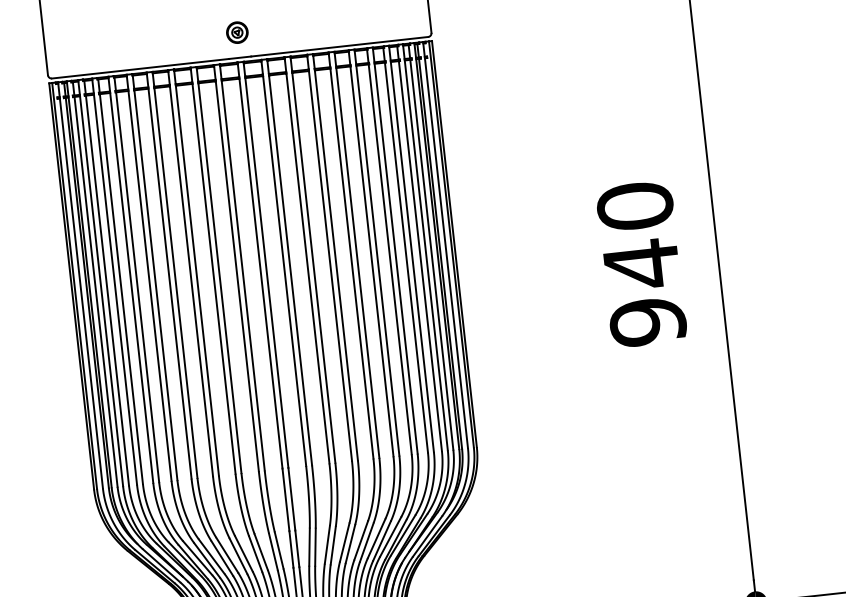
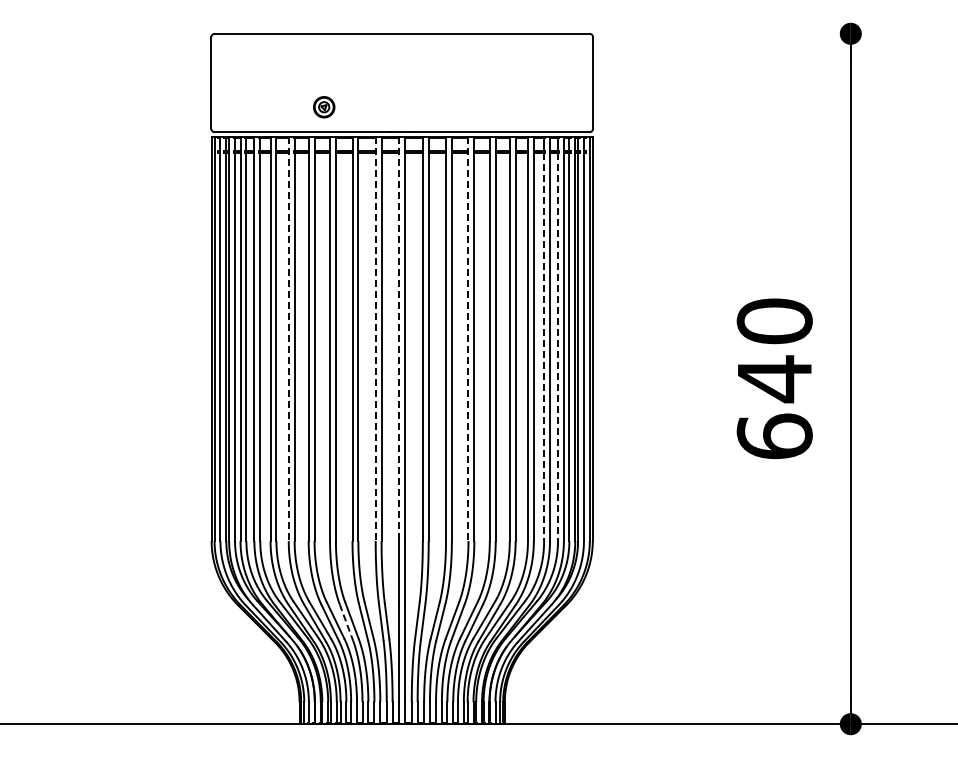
part: (237, 32) -> (324, 107), moved
line: (420, 256) -> (558, 347), solid -> dashed
line: (329, 258) -> (468, 339), solid -> dashed
line: (406, 258) -> (544, 347), solid -> dashed
line: (260, 266) -> (399, 339), solid -> dashed
line: (236, 268) -> (375, 339), solid -> dashed
line: (148, 278) -> (288, 339), solid -> dashed
text: (647, 322) -> (774, 436), 940 -> 640
line: (238, 557) -> (346, 623), solid -> dashed

